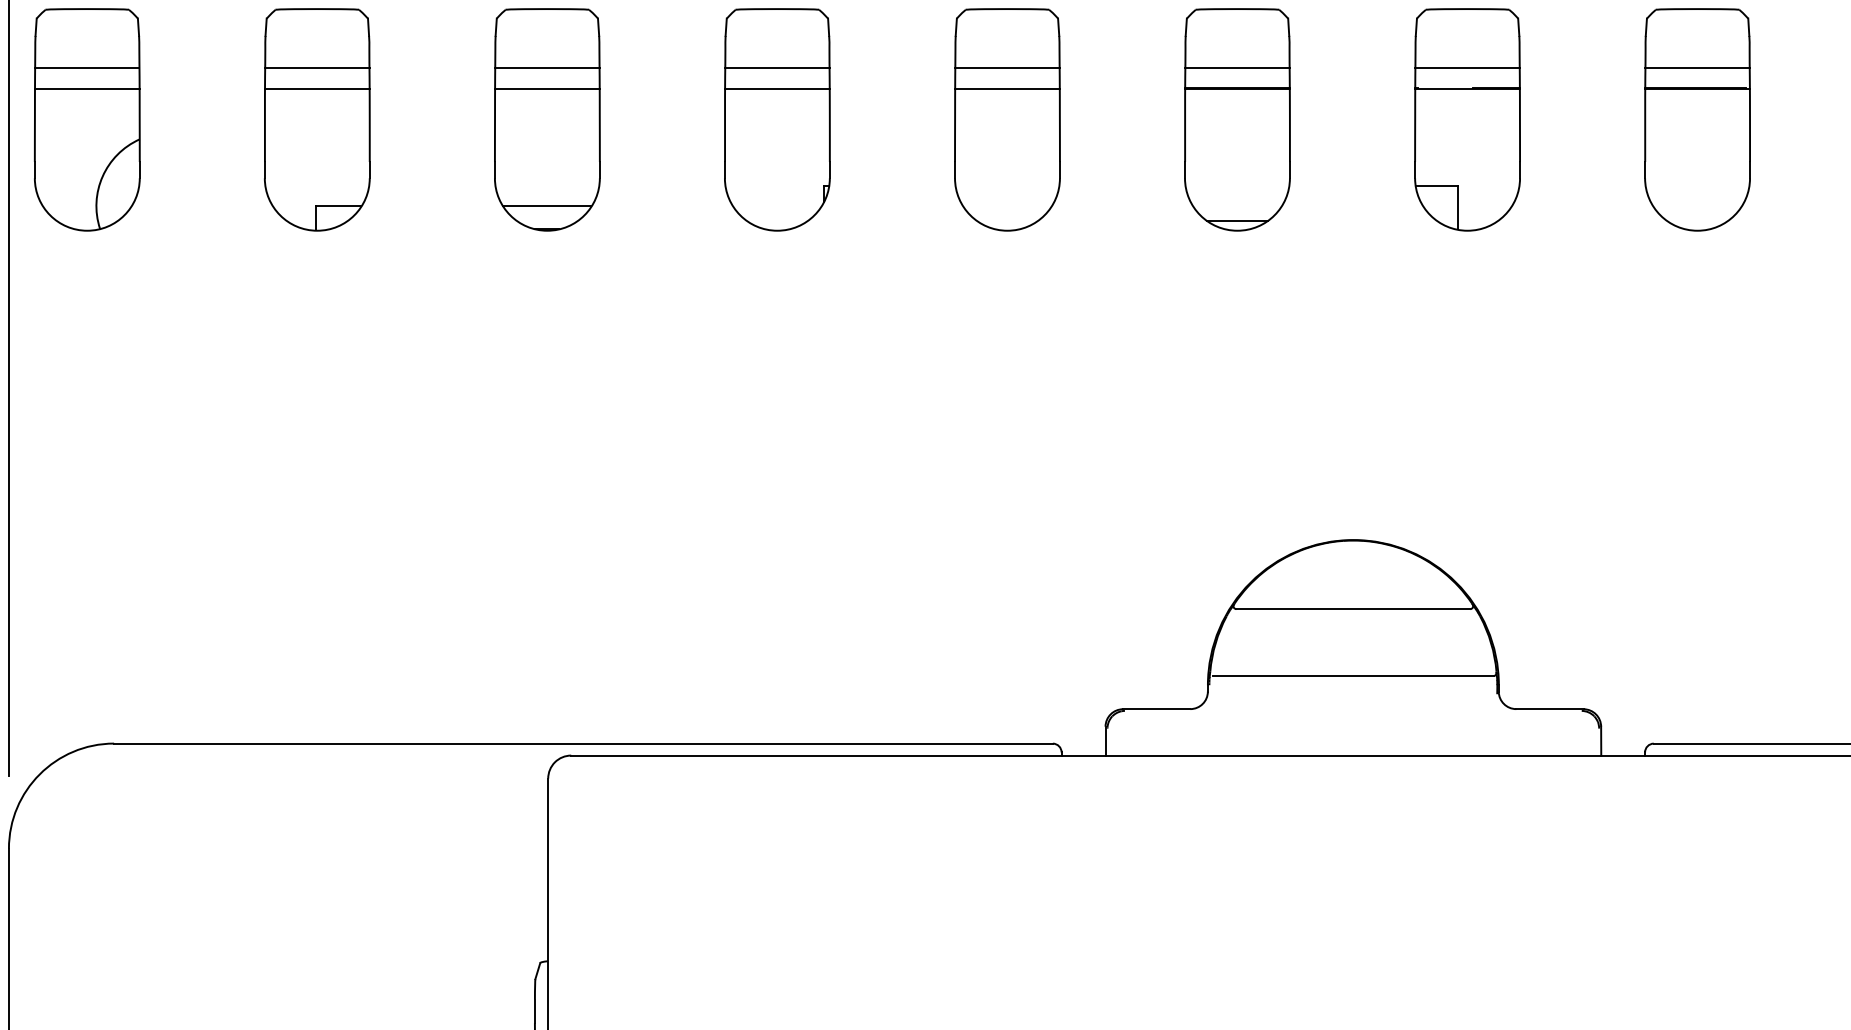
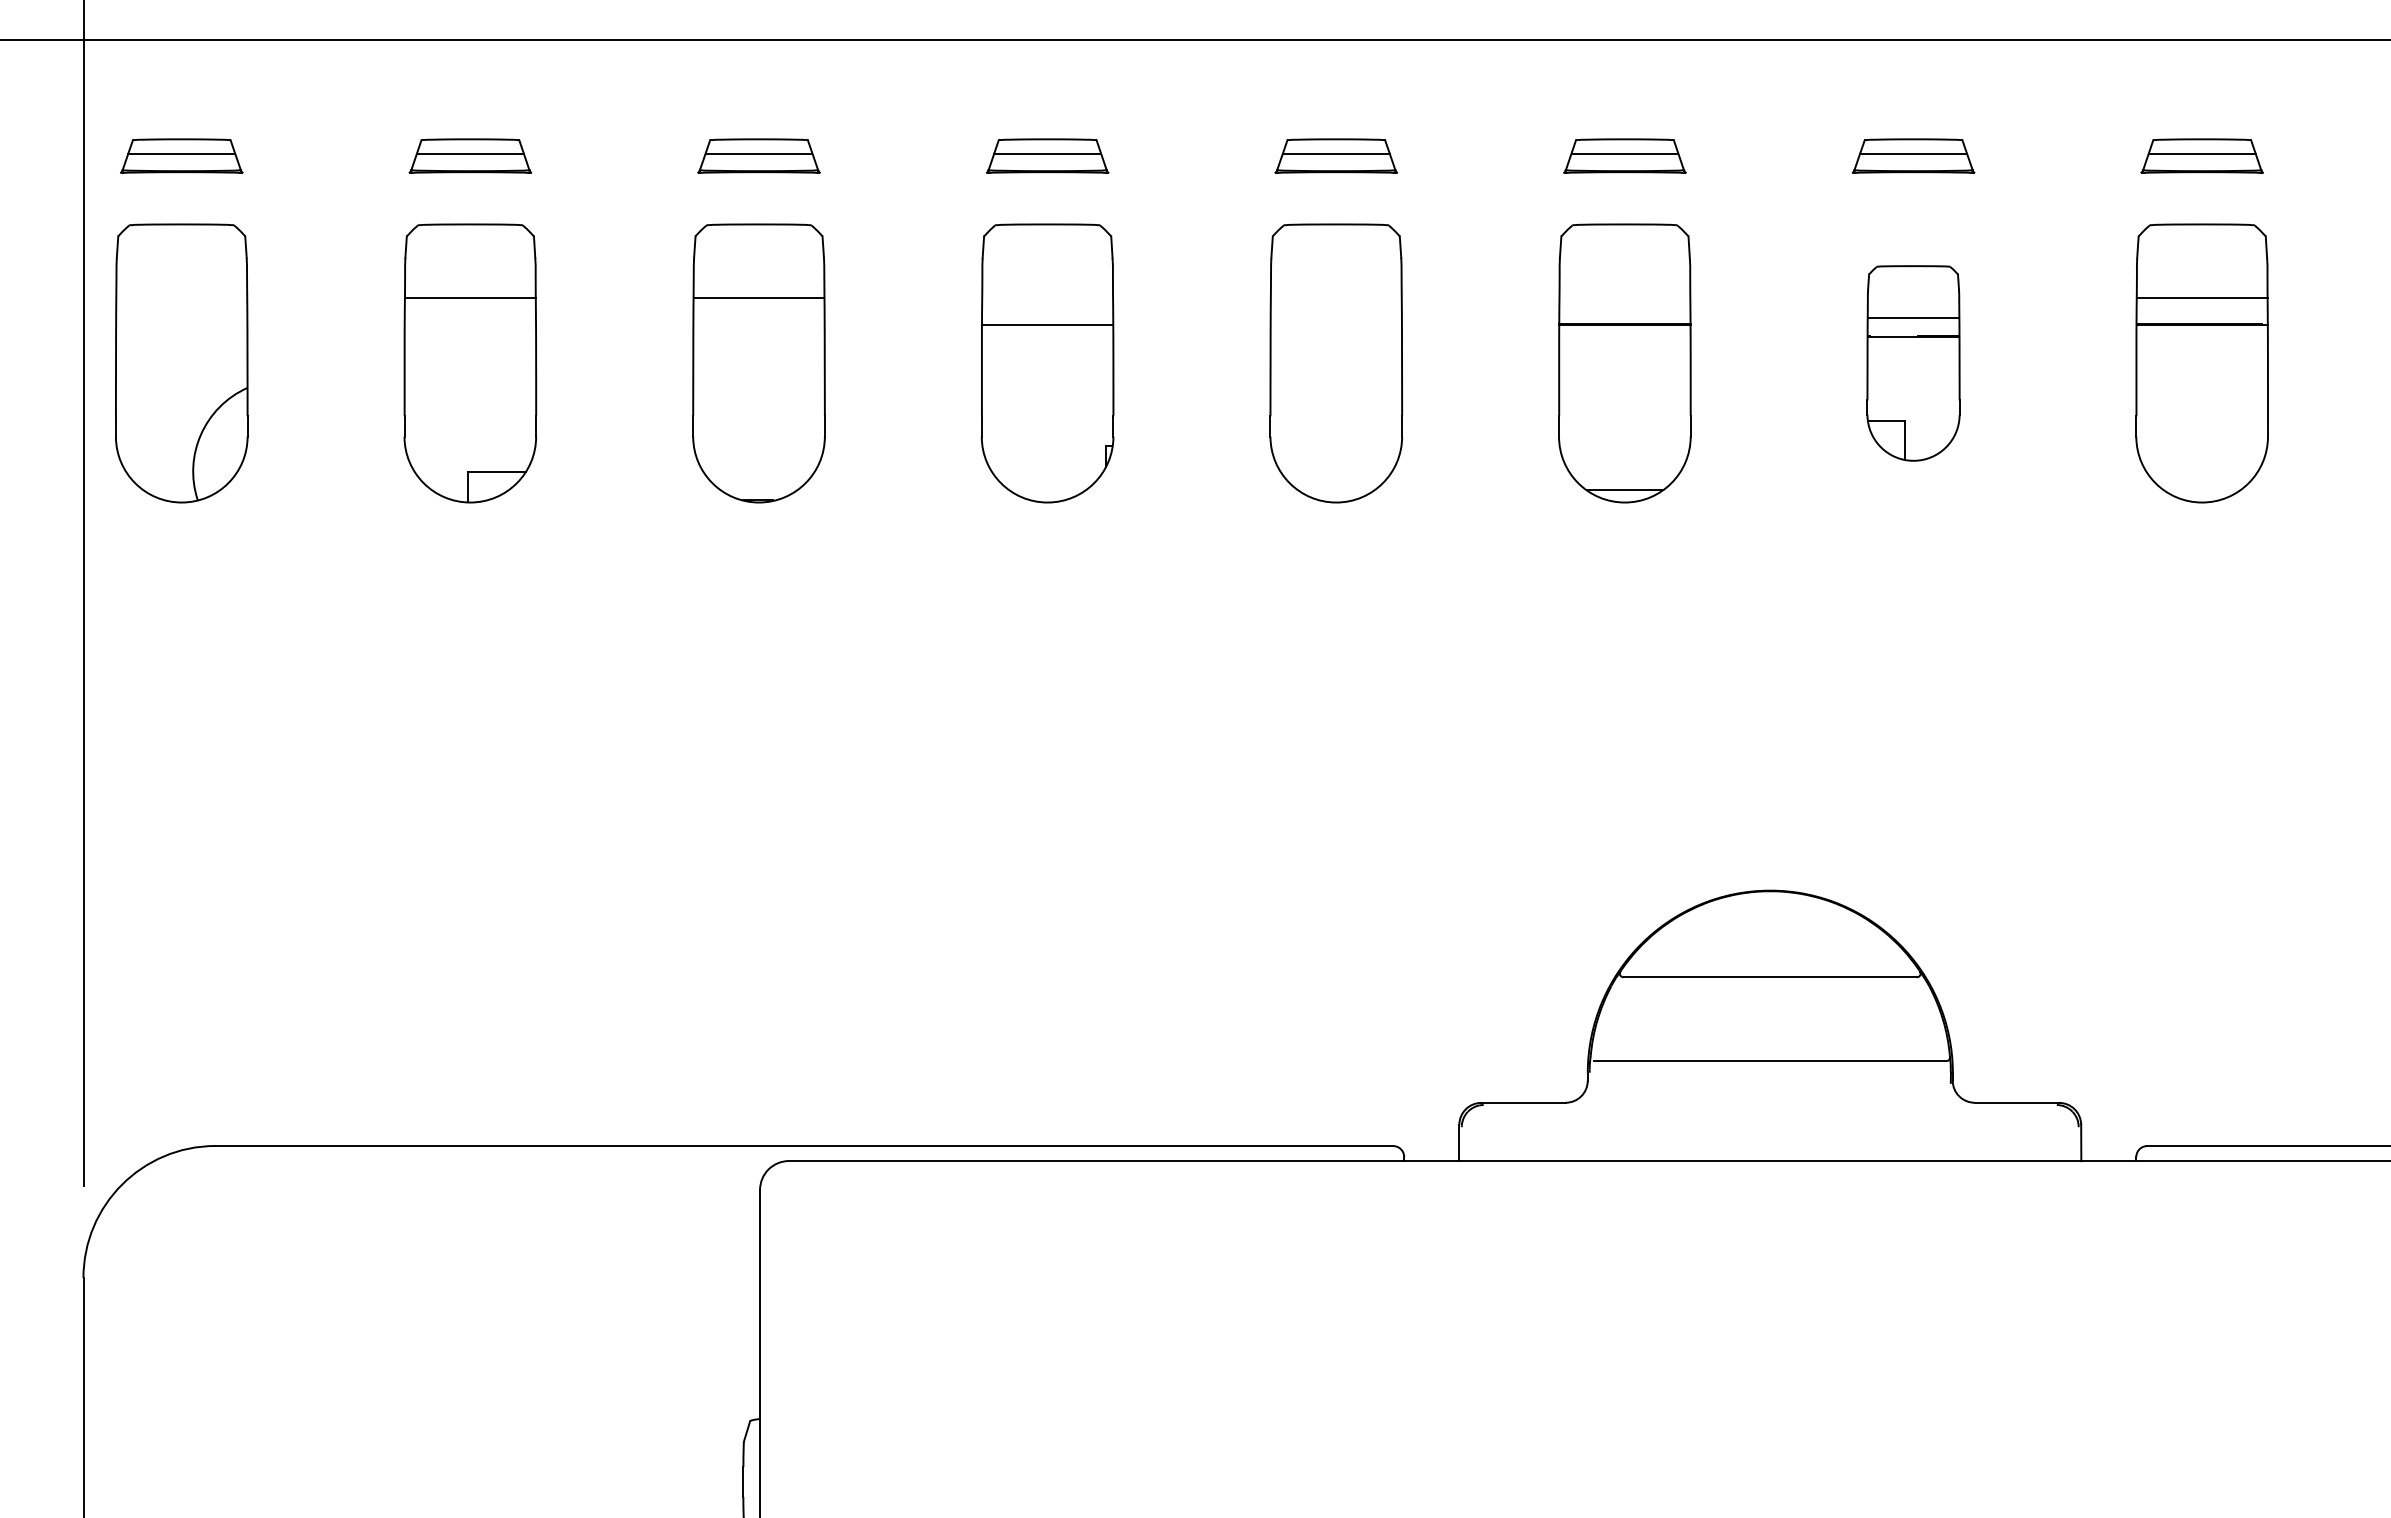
line: (87, 68) -> (181, 298), removed
line: (777, 68) -> (1047, 298), removed
line: (1006, 68) -> (1335, 298), removed
line: (1237, 68) -> (1624, 298), removed
line: (87, 88) -> (181, 324), removed
line: (317, 88) -> (470, 324), removed
line: (546, 88) -> (758, 324), removed
line: (1006, 88) -> (1335, 324), removed
part: (1467, 119) -> (1913, 363), size x0.7
line: (546, 206) -> (758, 471), removed

